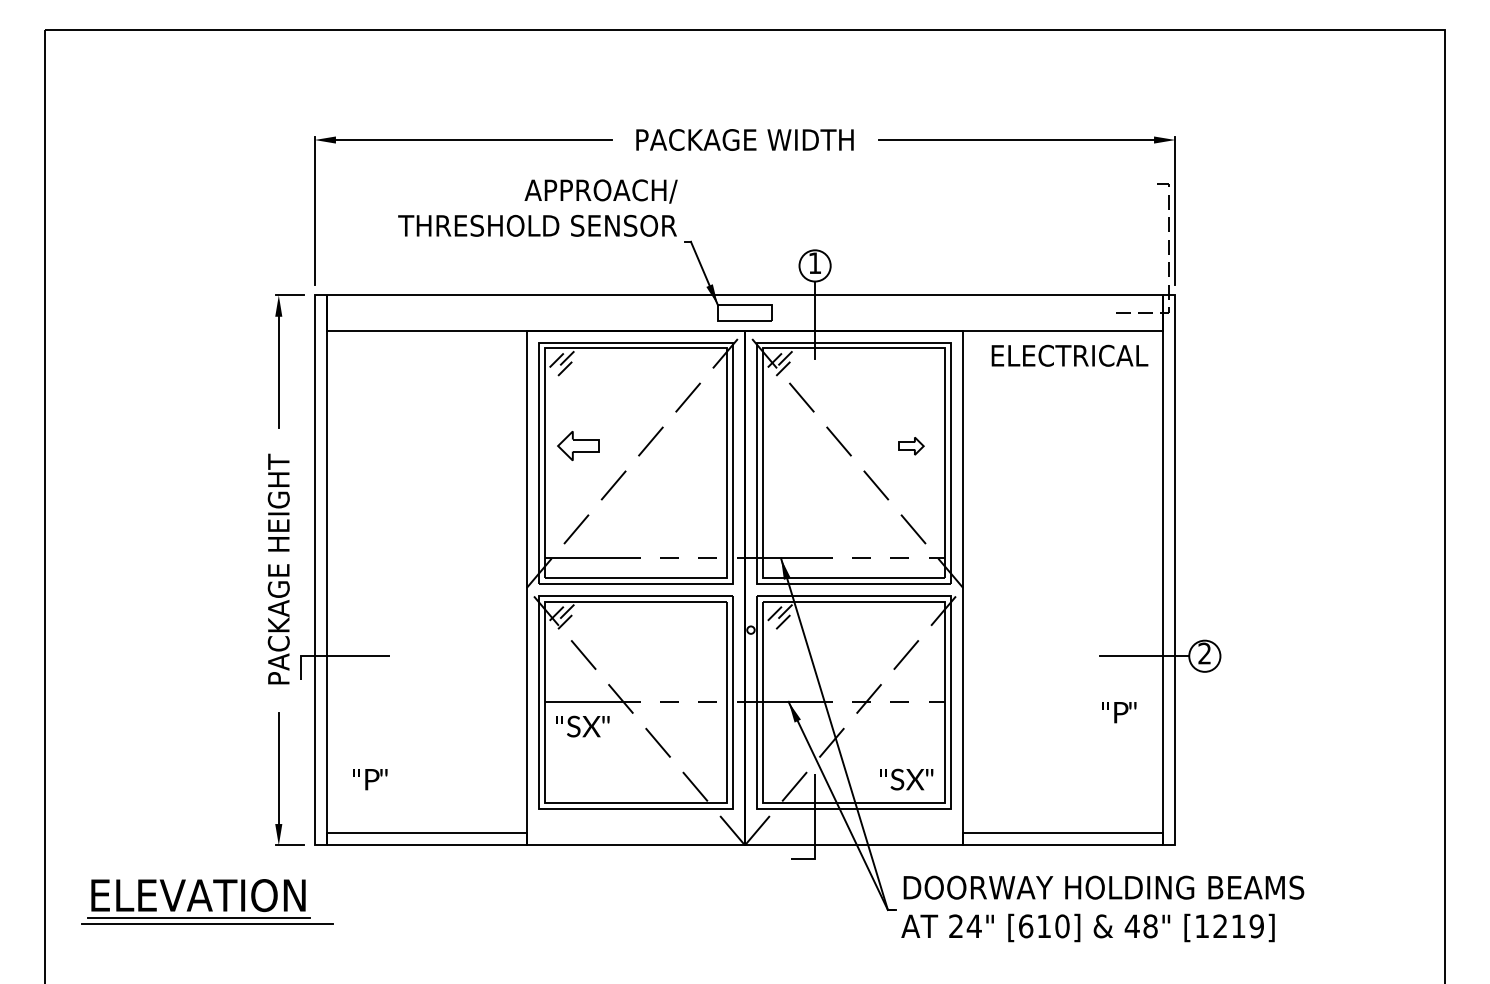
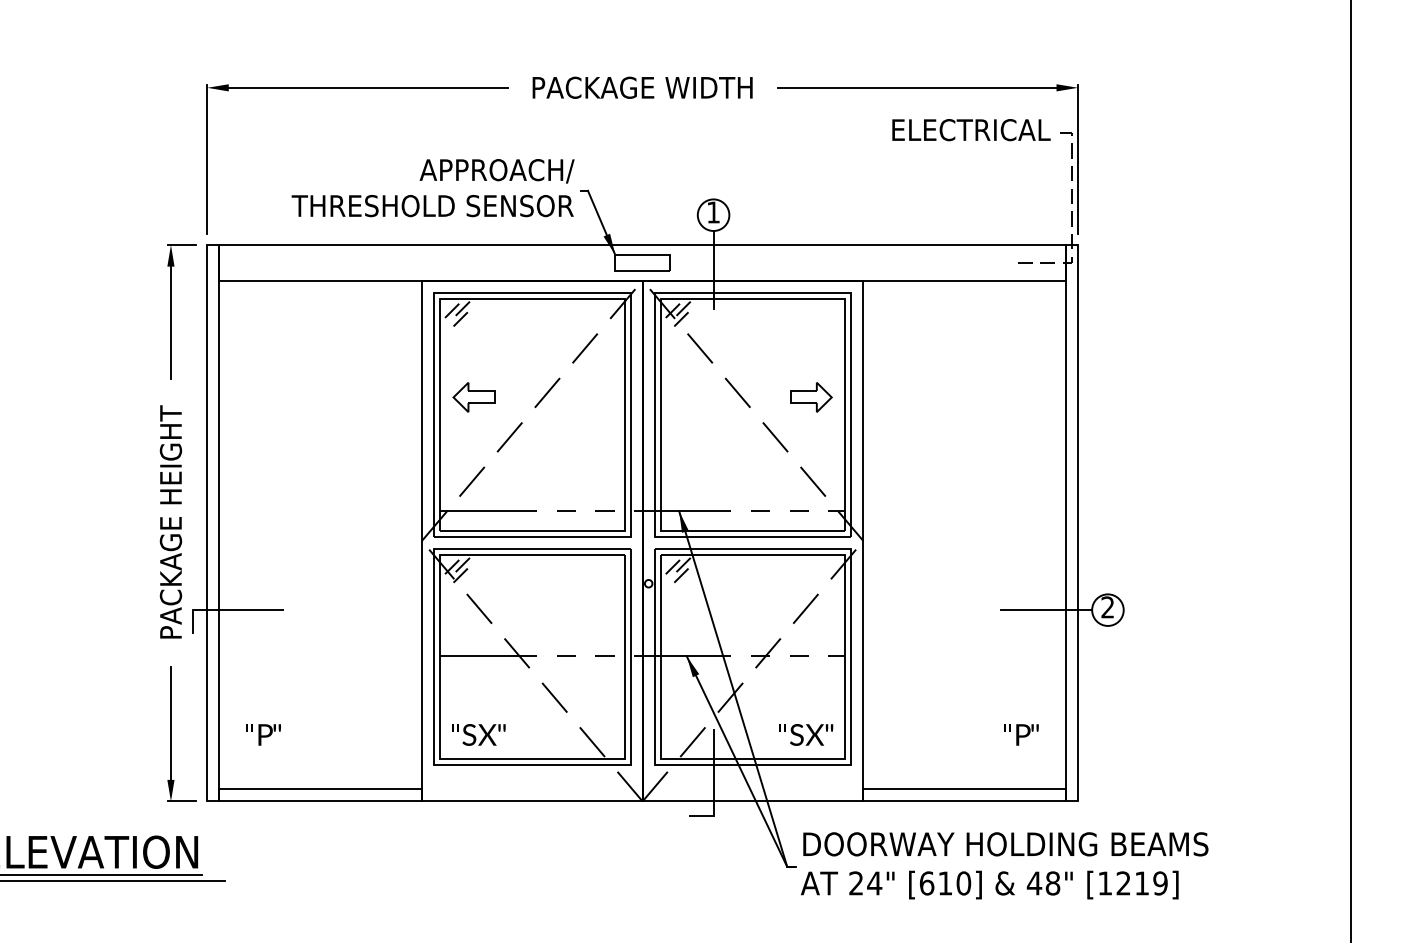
text: (537, 207) -> (432, 187), moved
text: (1069, 355) -> (970, 129), moved
part: (911, 446) -> (811, 397), size x1.67
text: (1119, 712) -> (1021, 734), moved
text: (582, 726) -> (478, 734), moved

